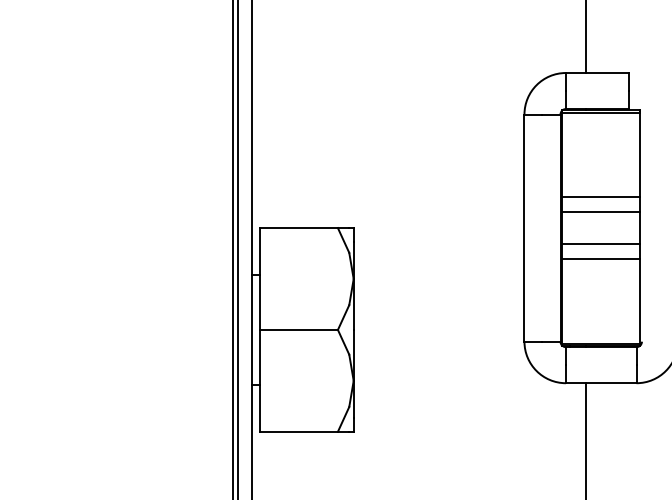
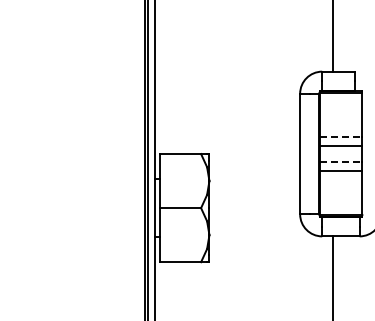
line: (600, 196) -> (340, 137), solid -> dashed
line: (600, 244) -> (340, 162), solid -> dashed

